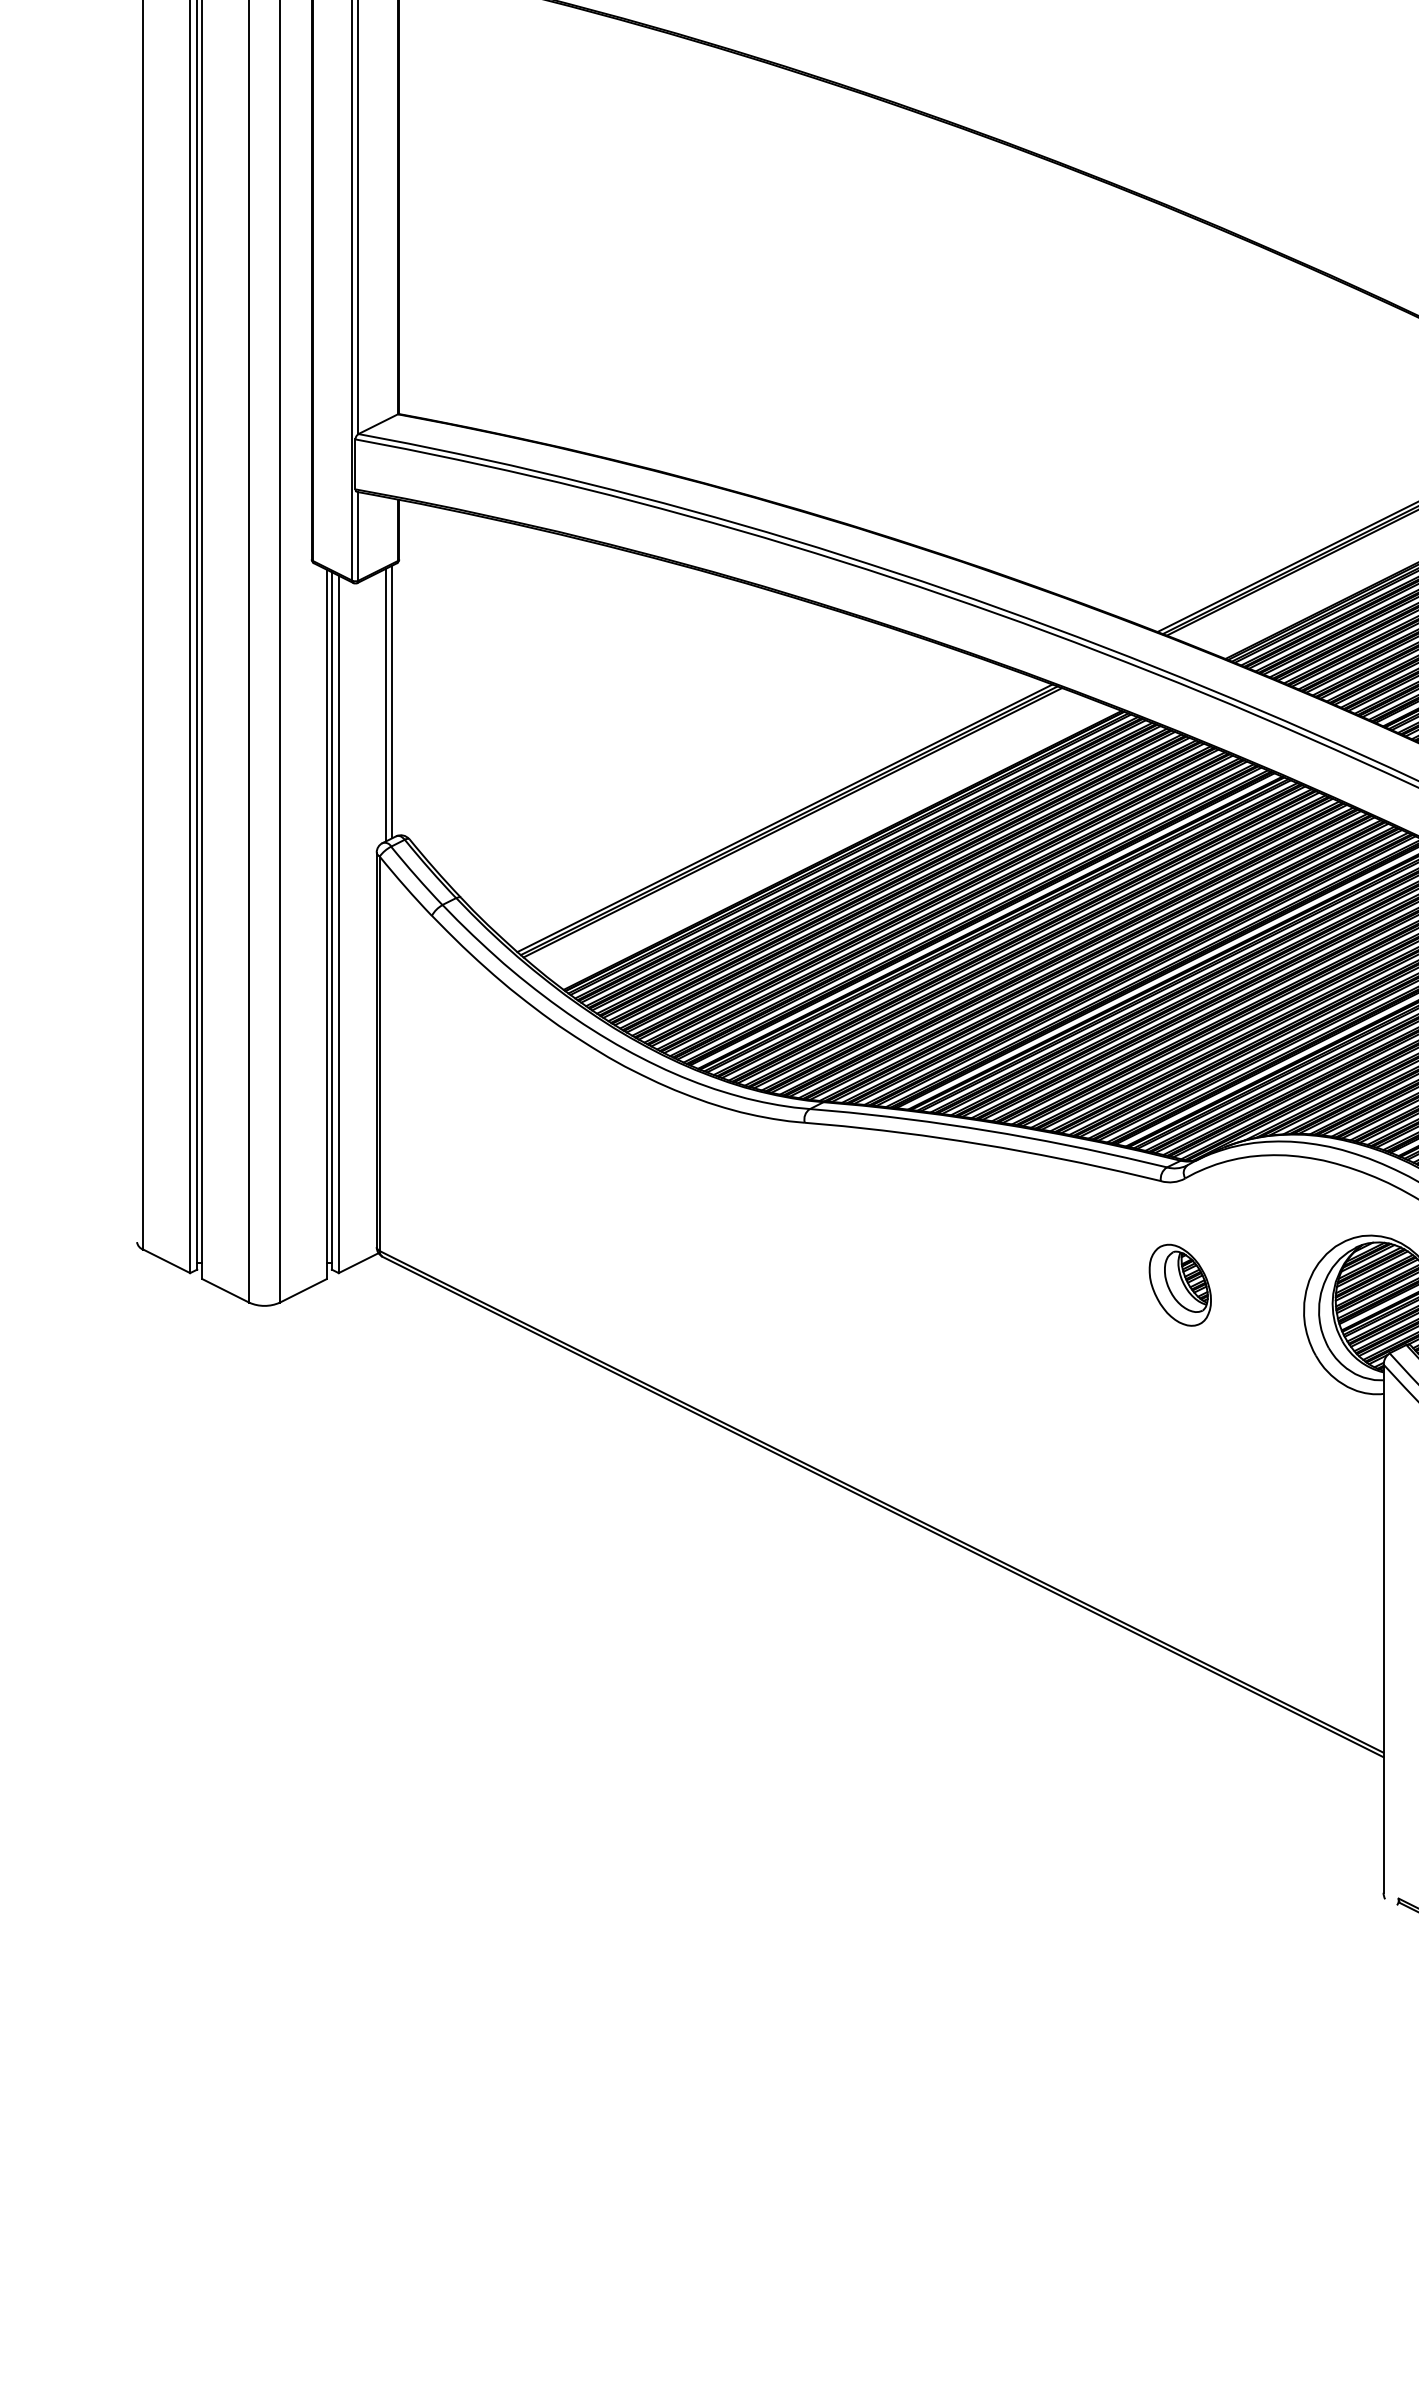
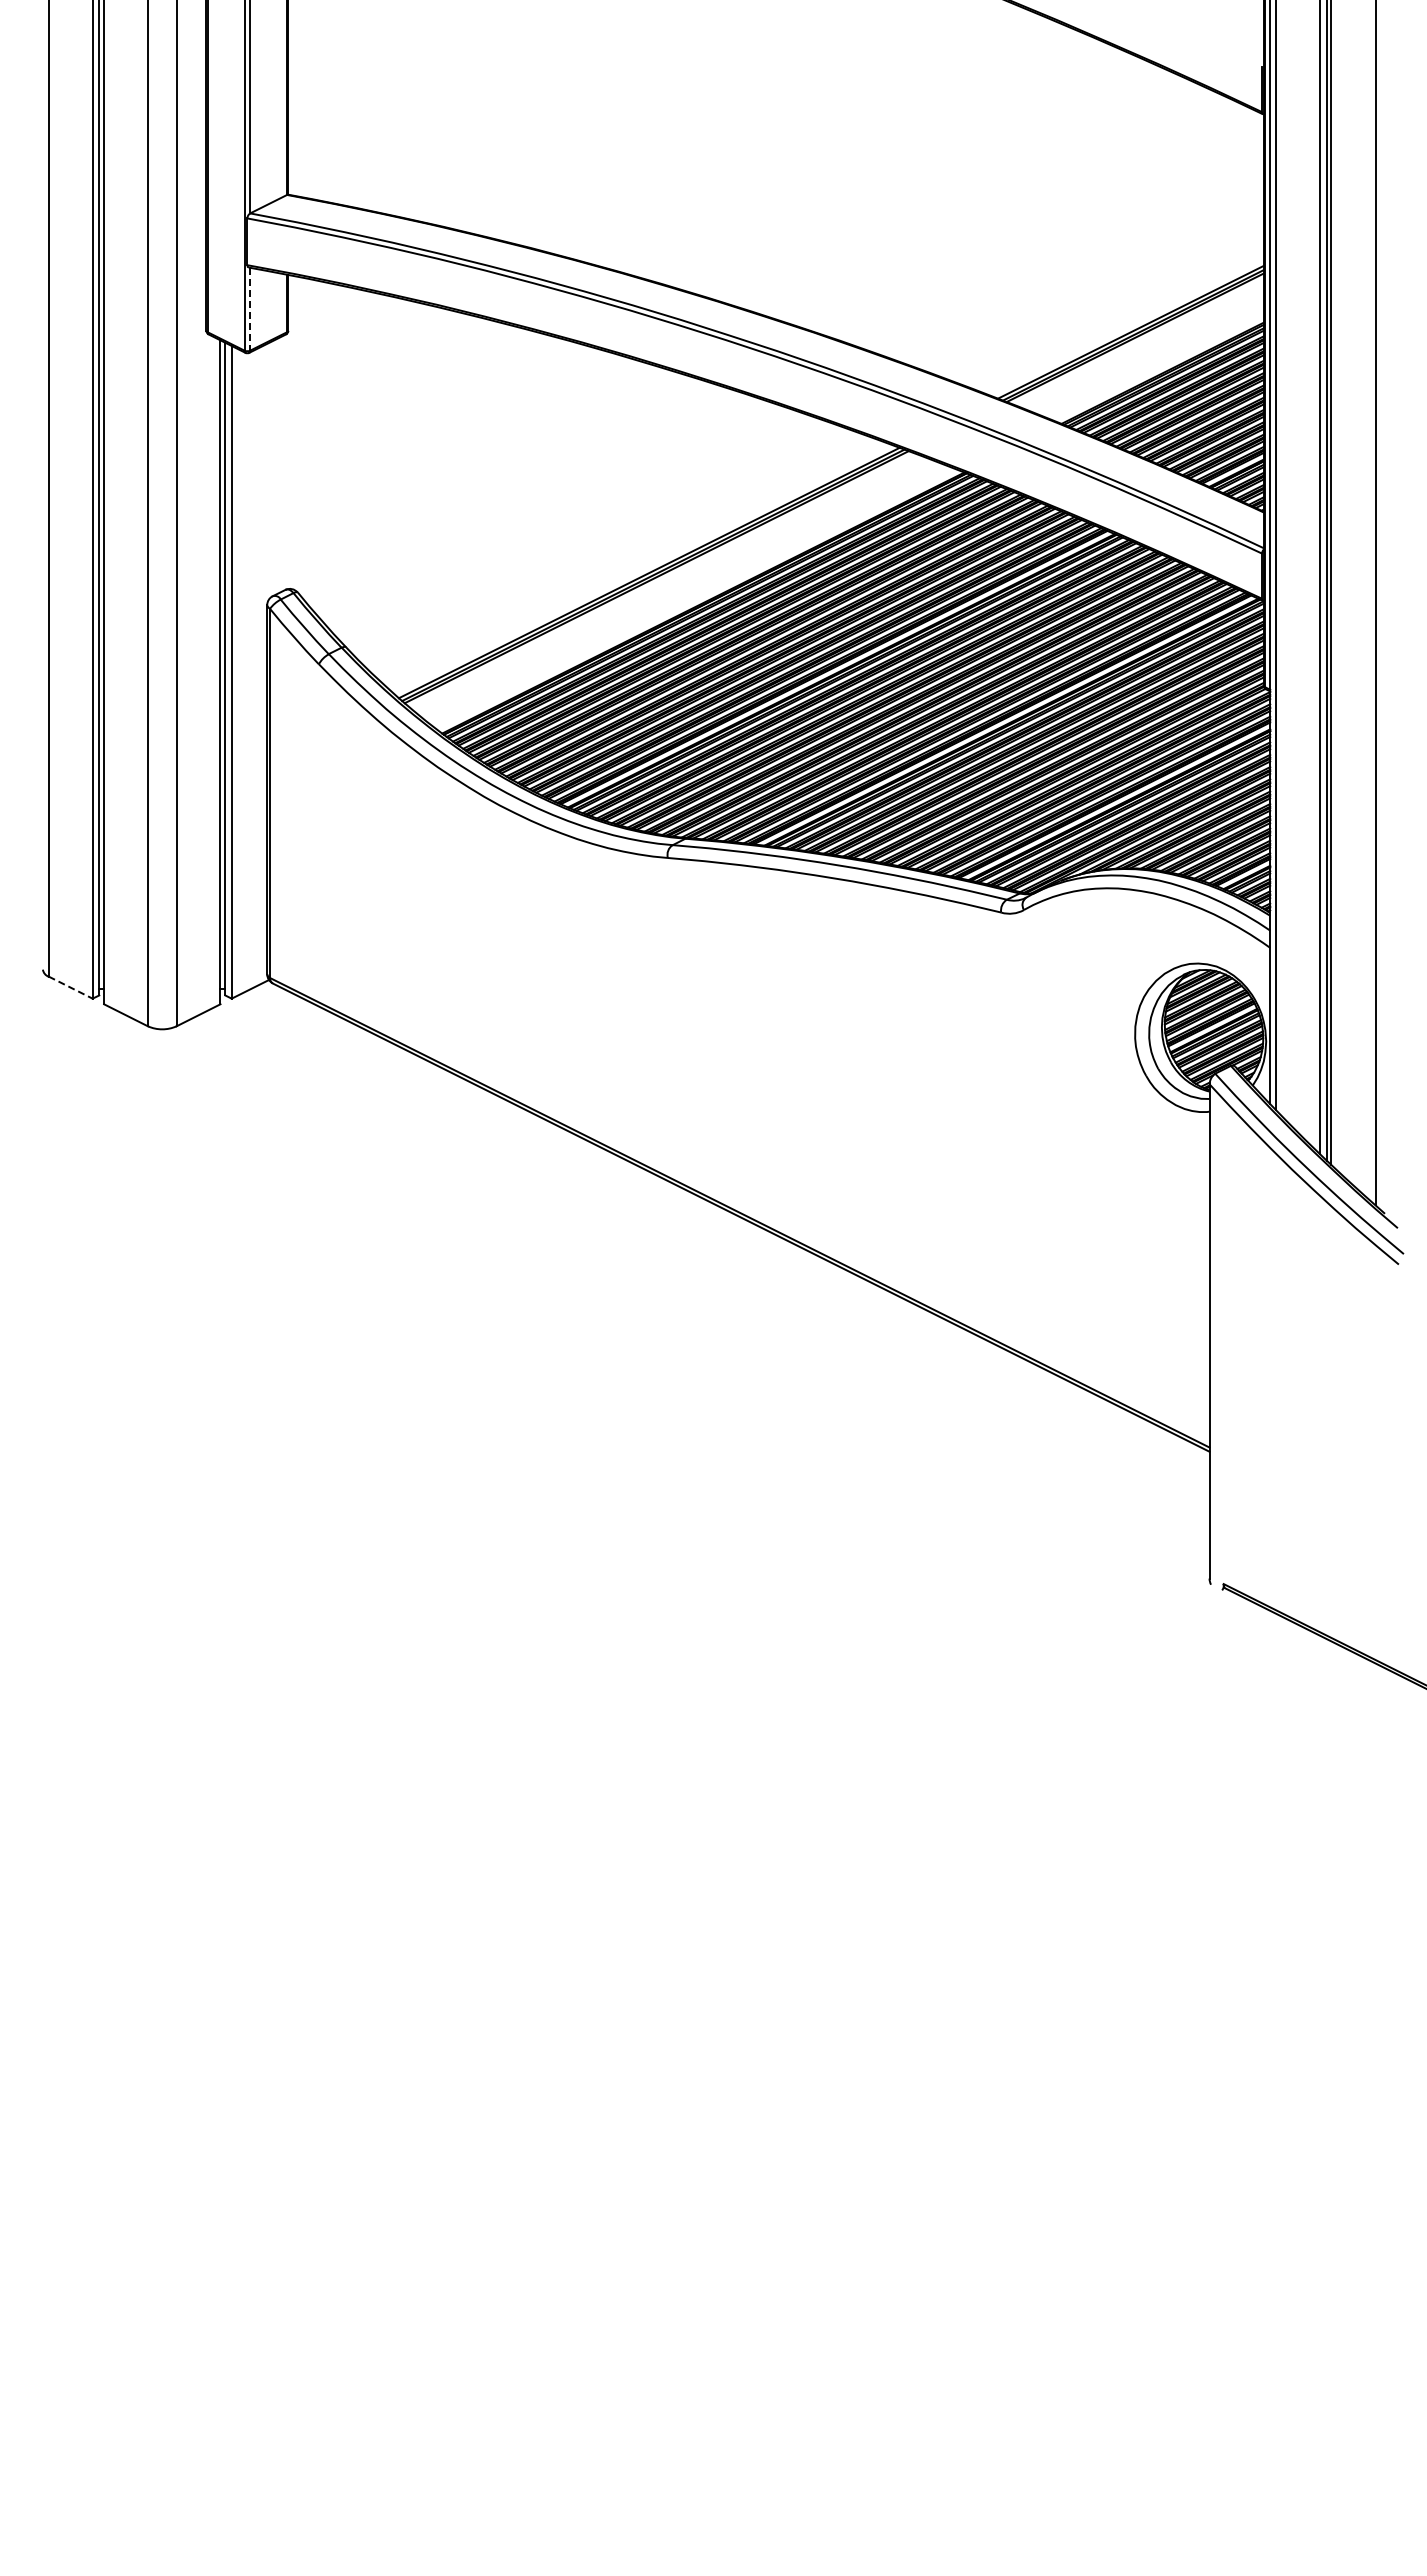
line: (358, 536) -> (250, 309), solid -> dashed
line: (391, 701) -> (281, 463), removed
line: (385, 704) -> (275, 466), removed
line: (166, 1261) -> (70, 987), solid -> dashed
part: (1179, 1284) -> (1018, 1009), removed

